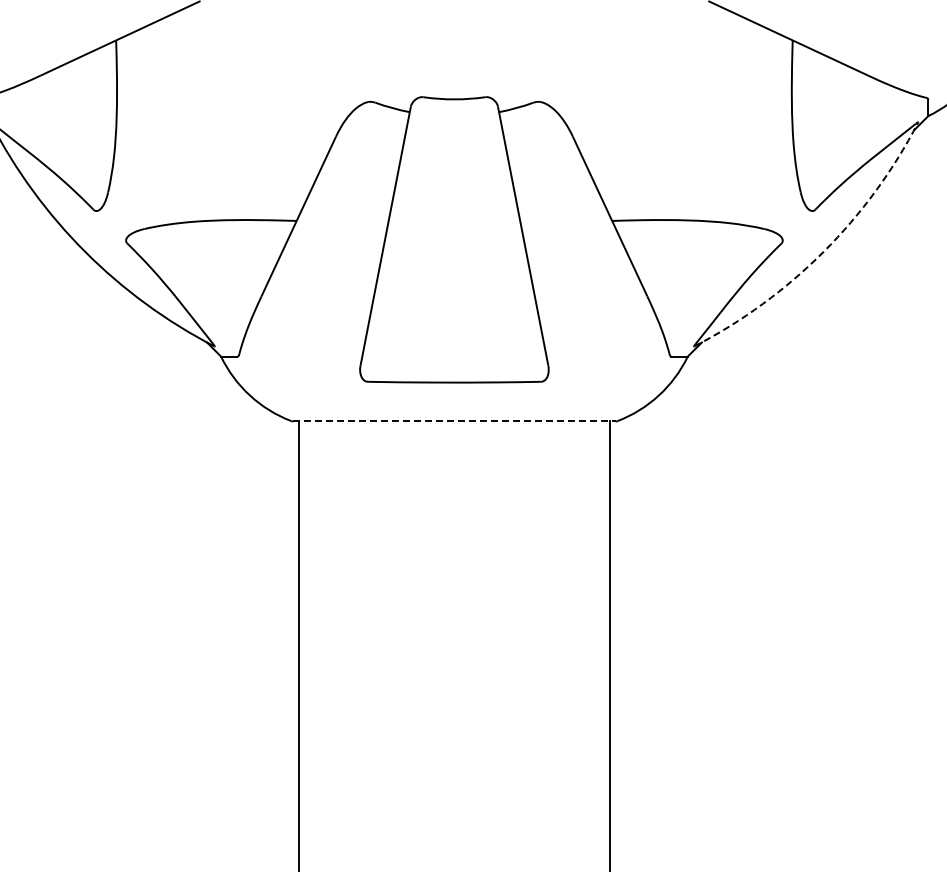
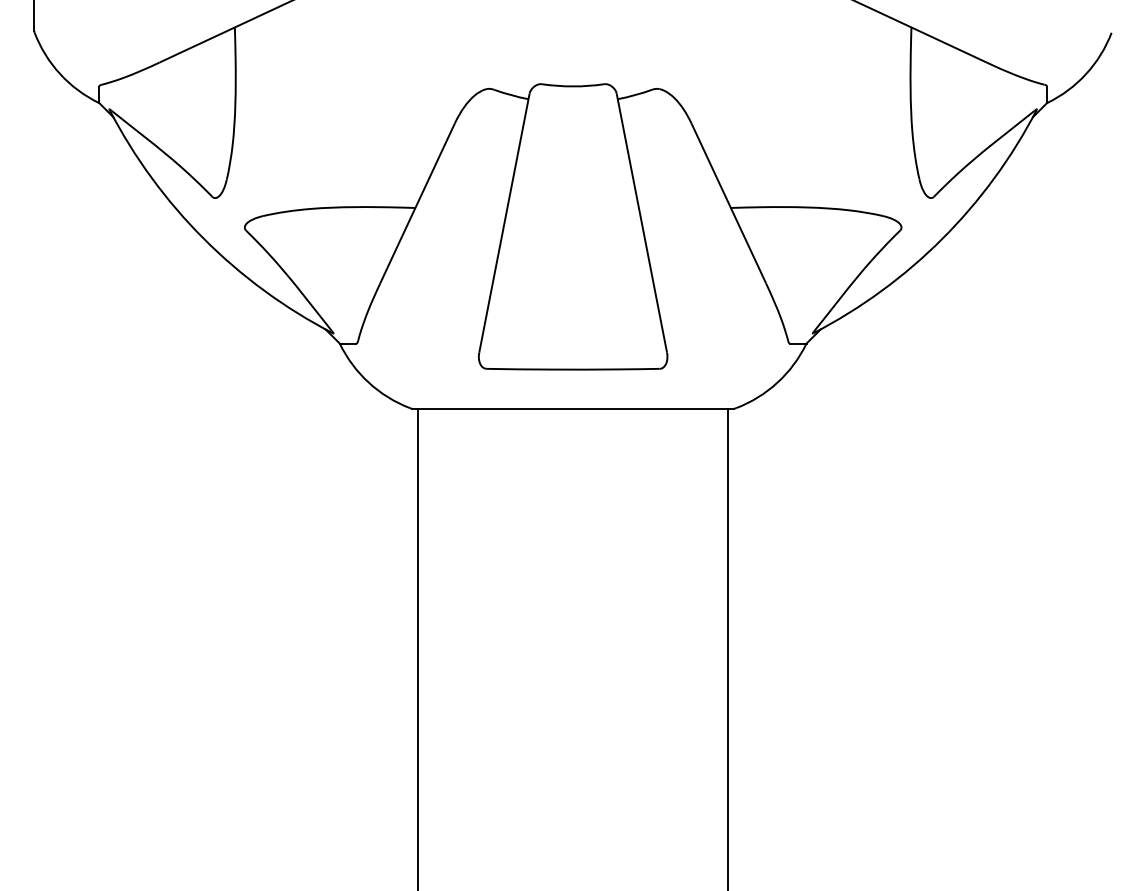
arc: (823, 251) -> (942, 238), dashed -> solid
line: (454, 421) -> (573, 408), dashed -> solid

